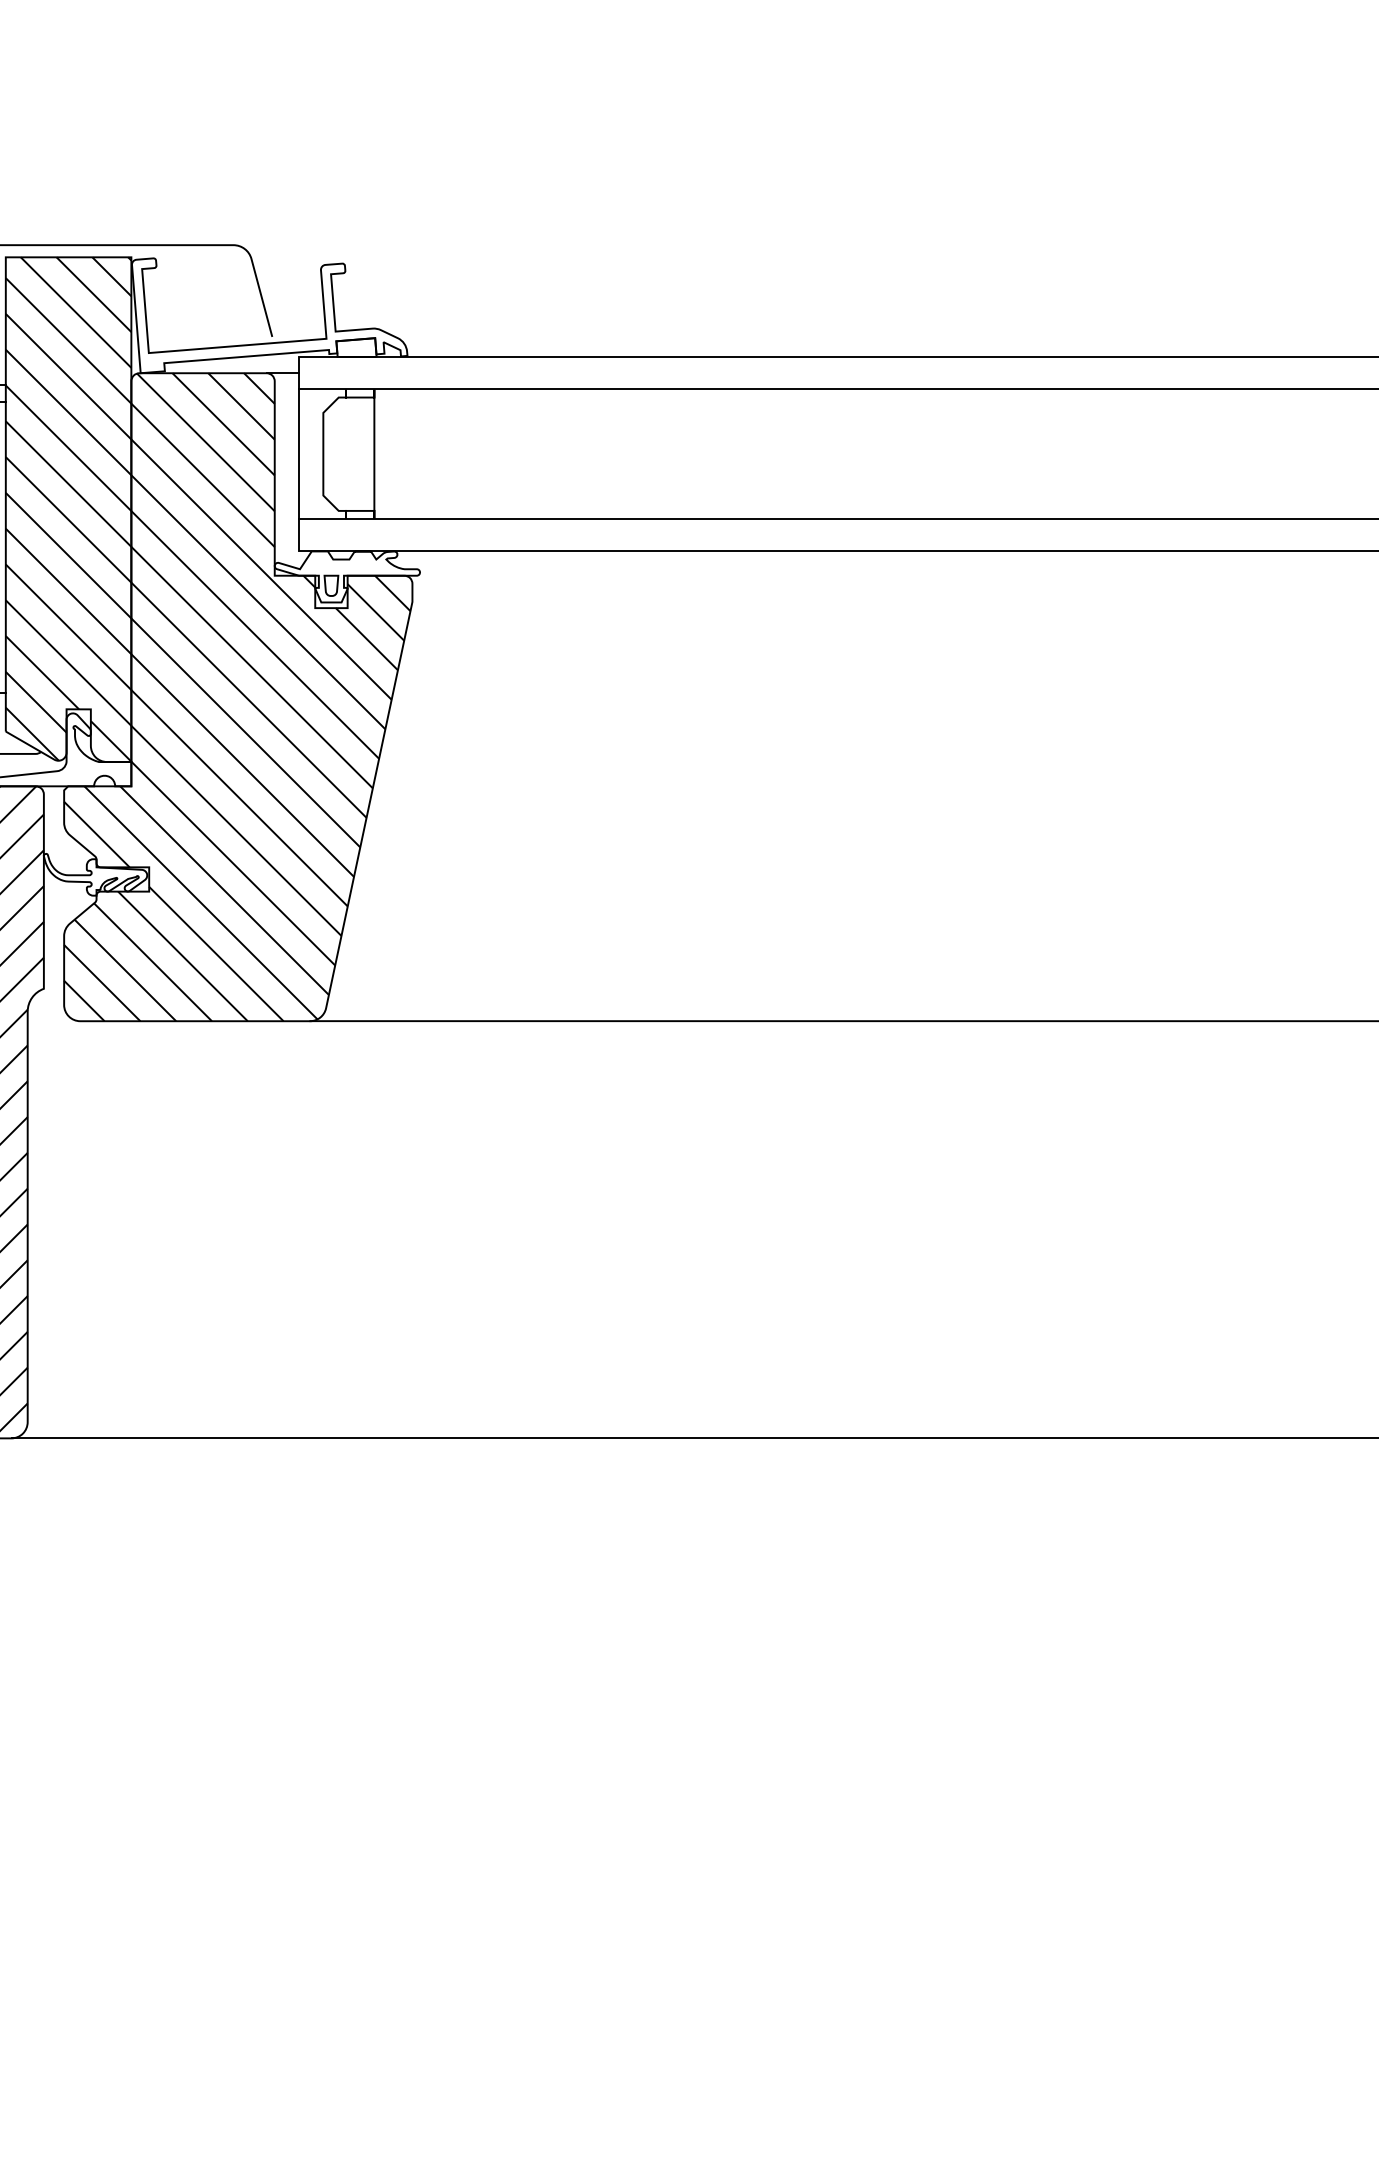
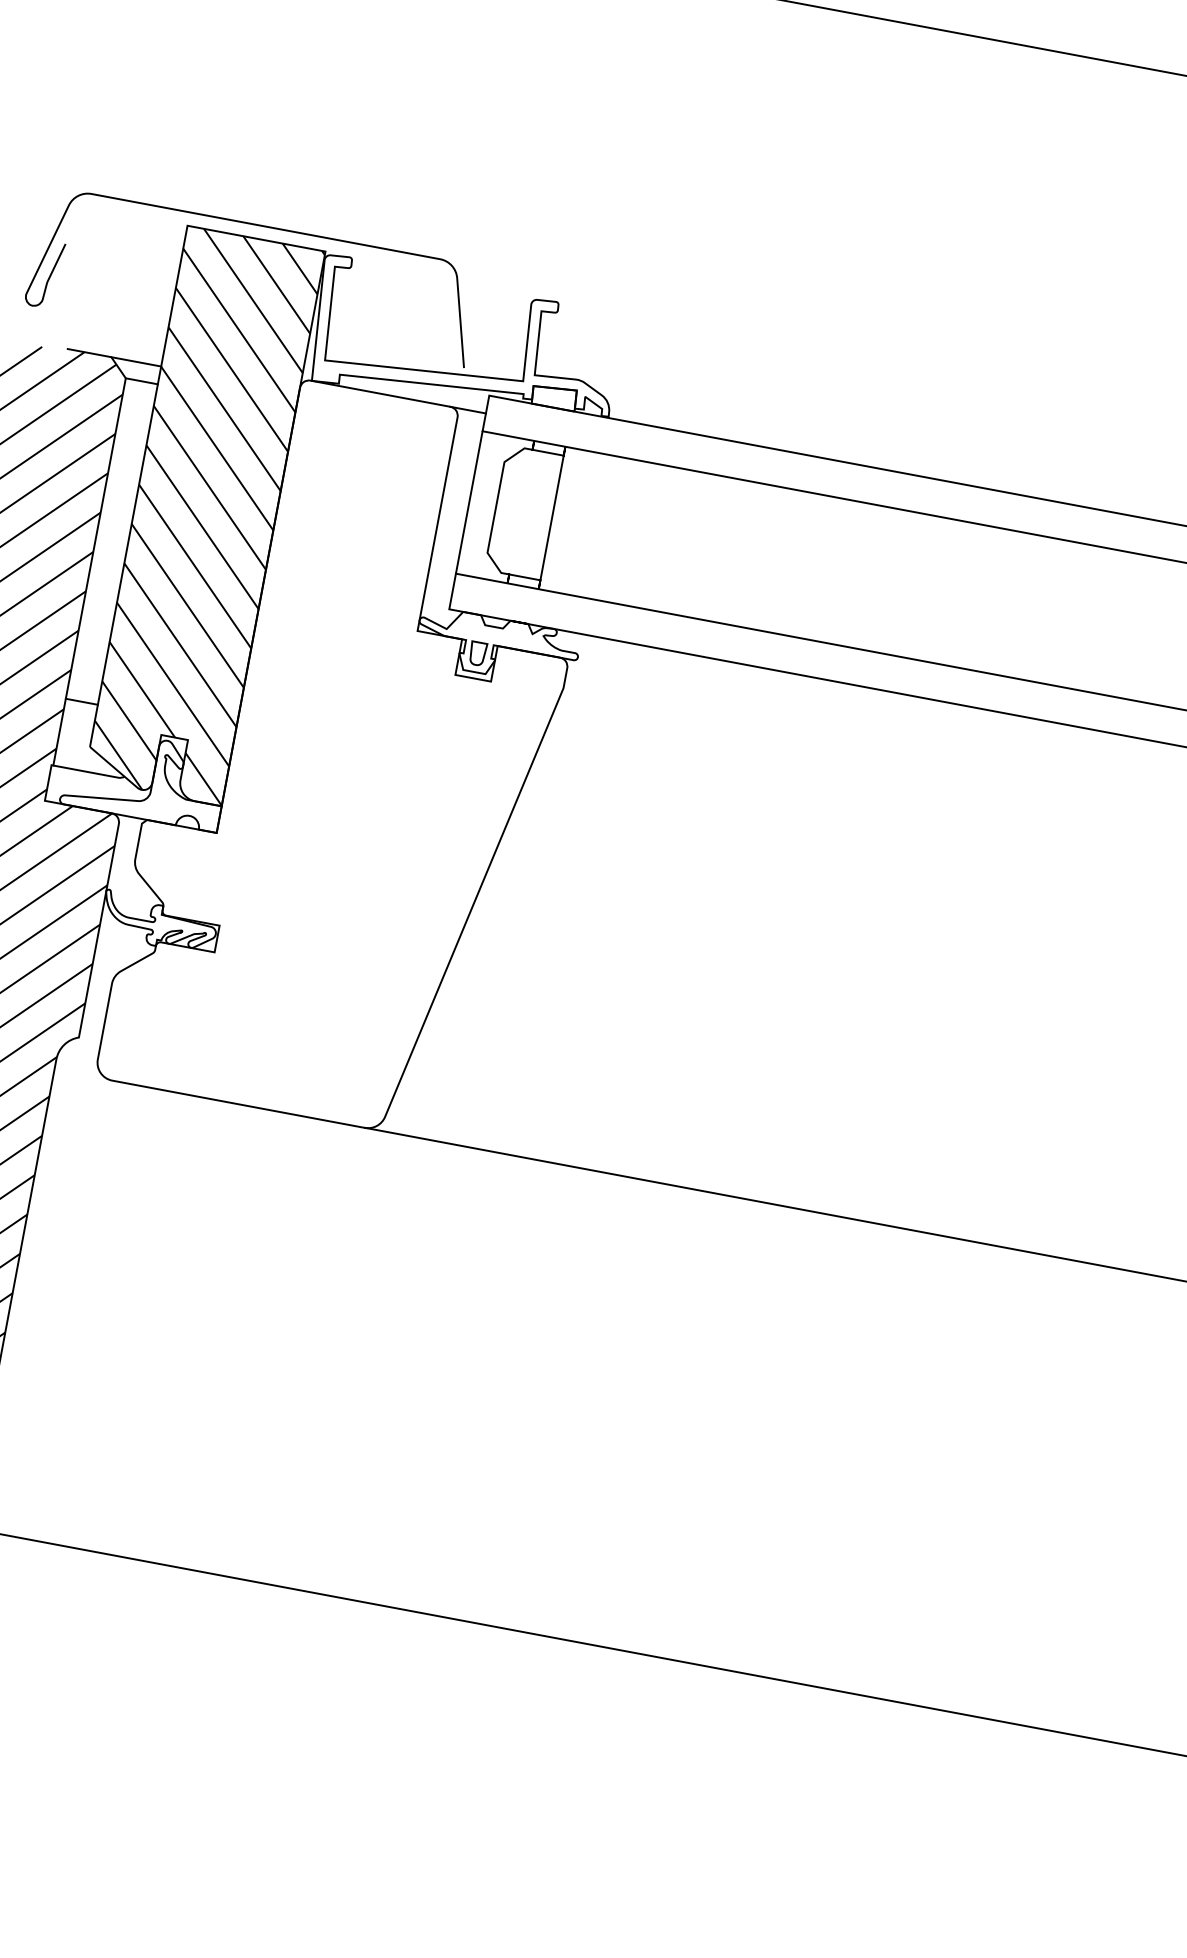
hatch: (237, 697) -> (351, 757), removed

